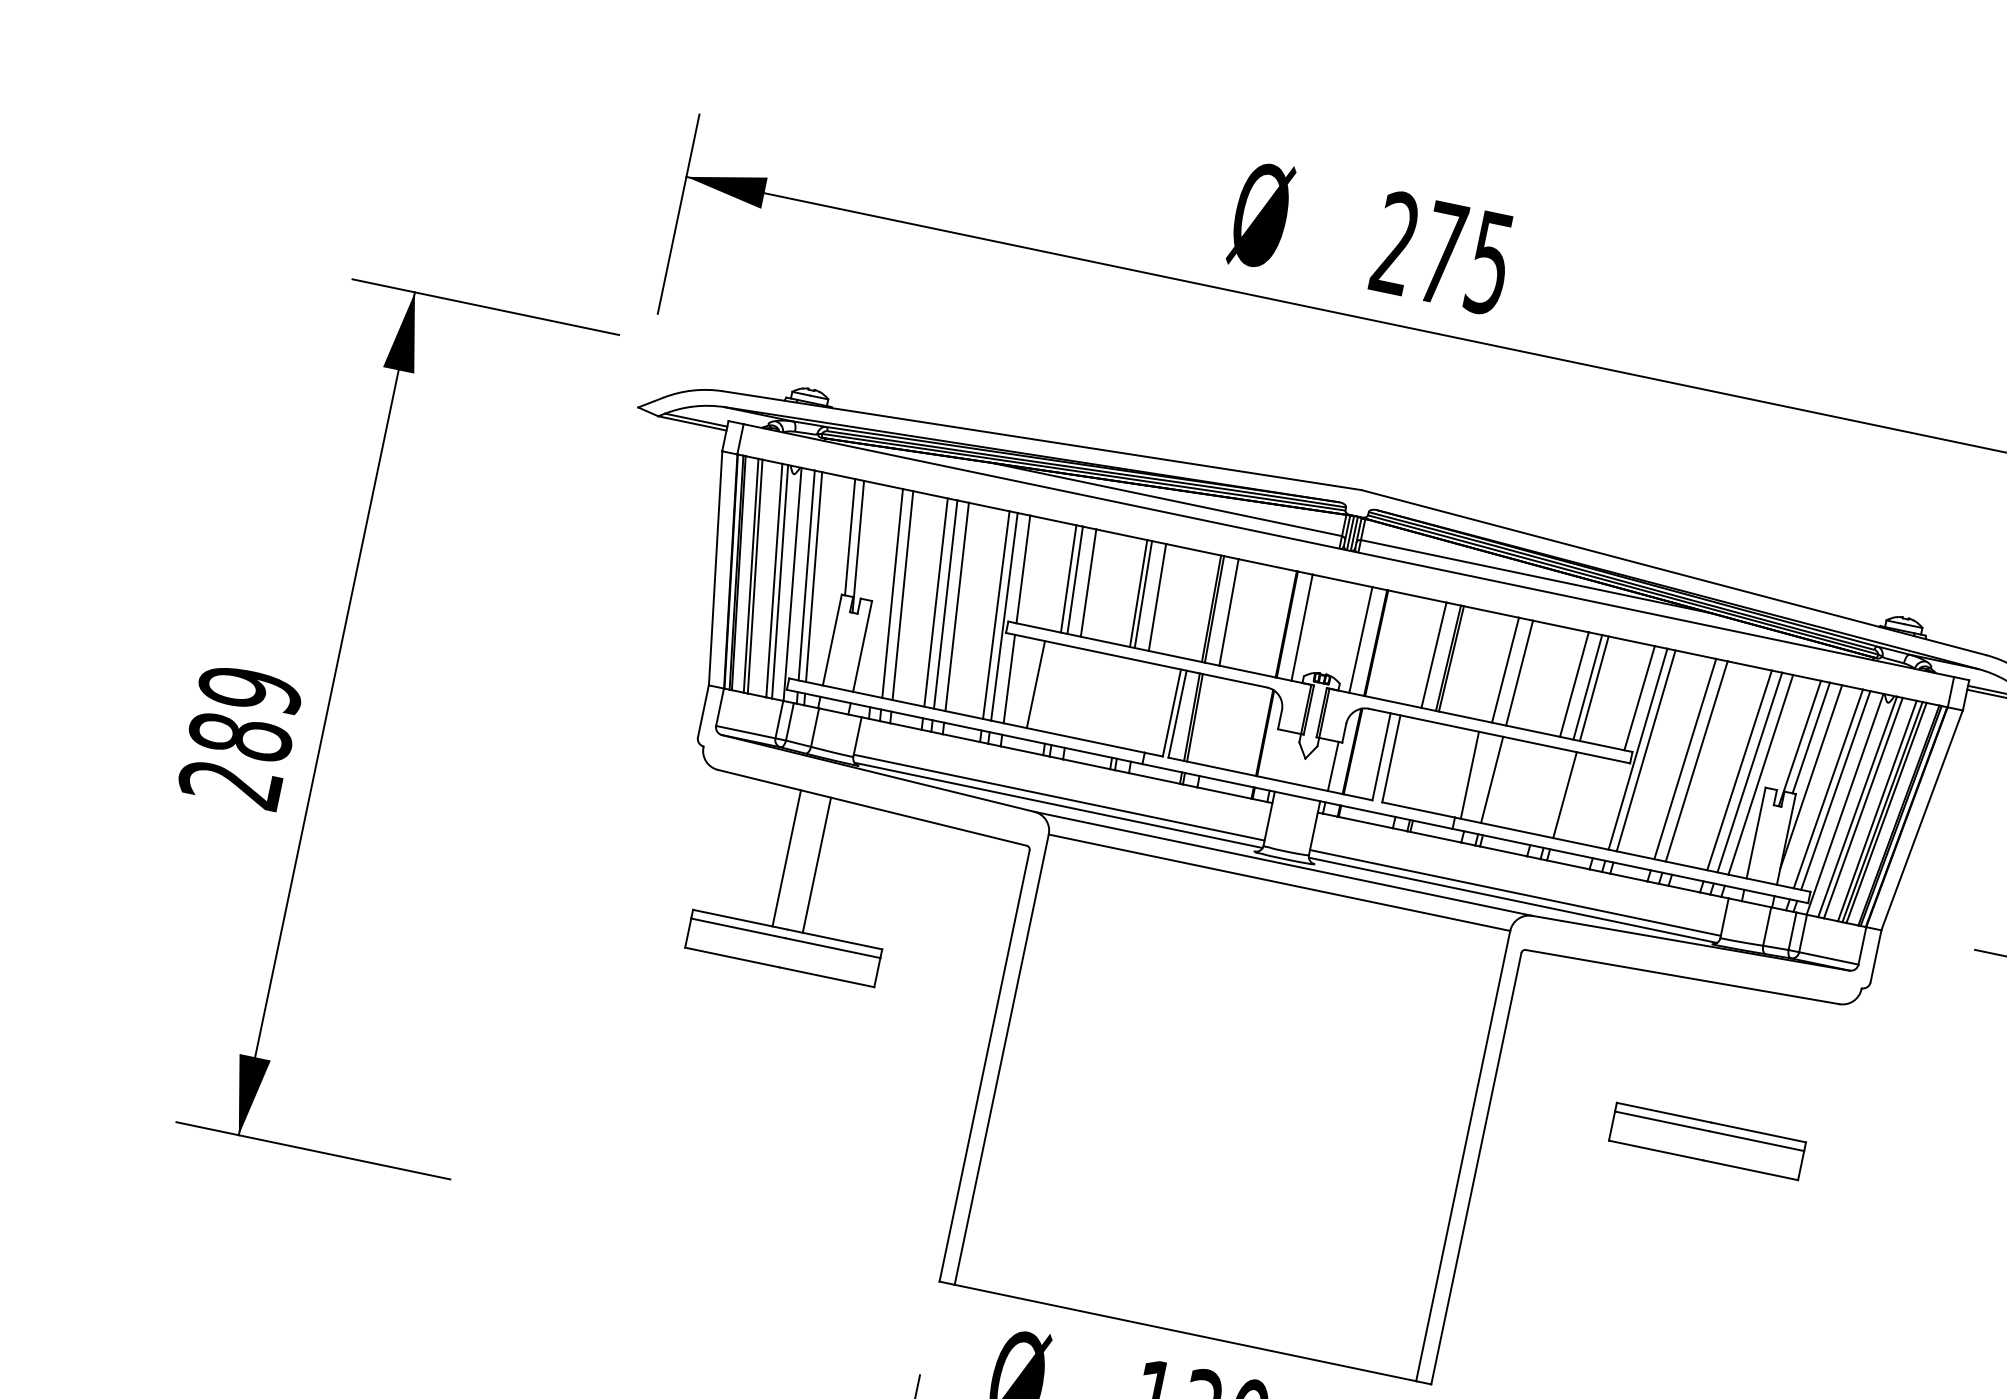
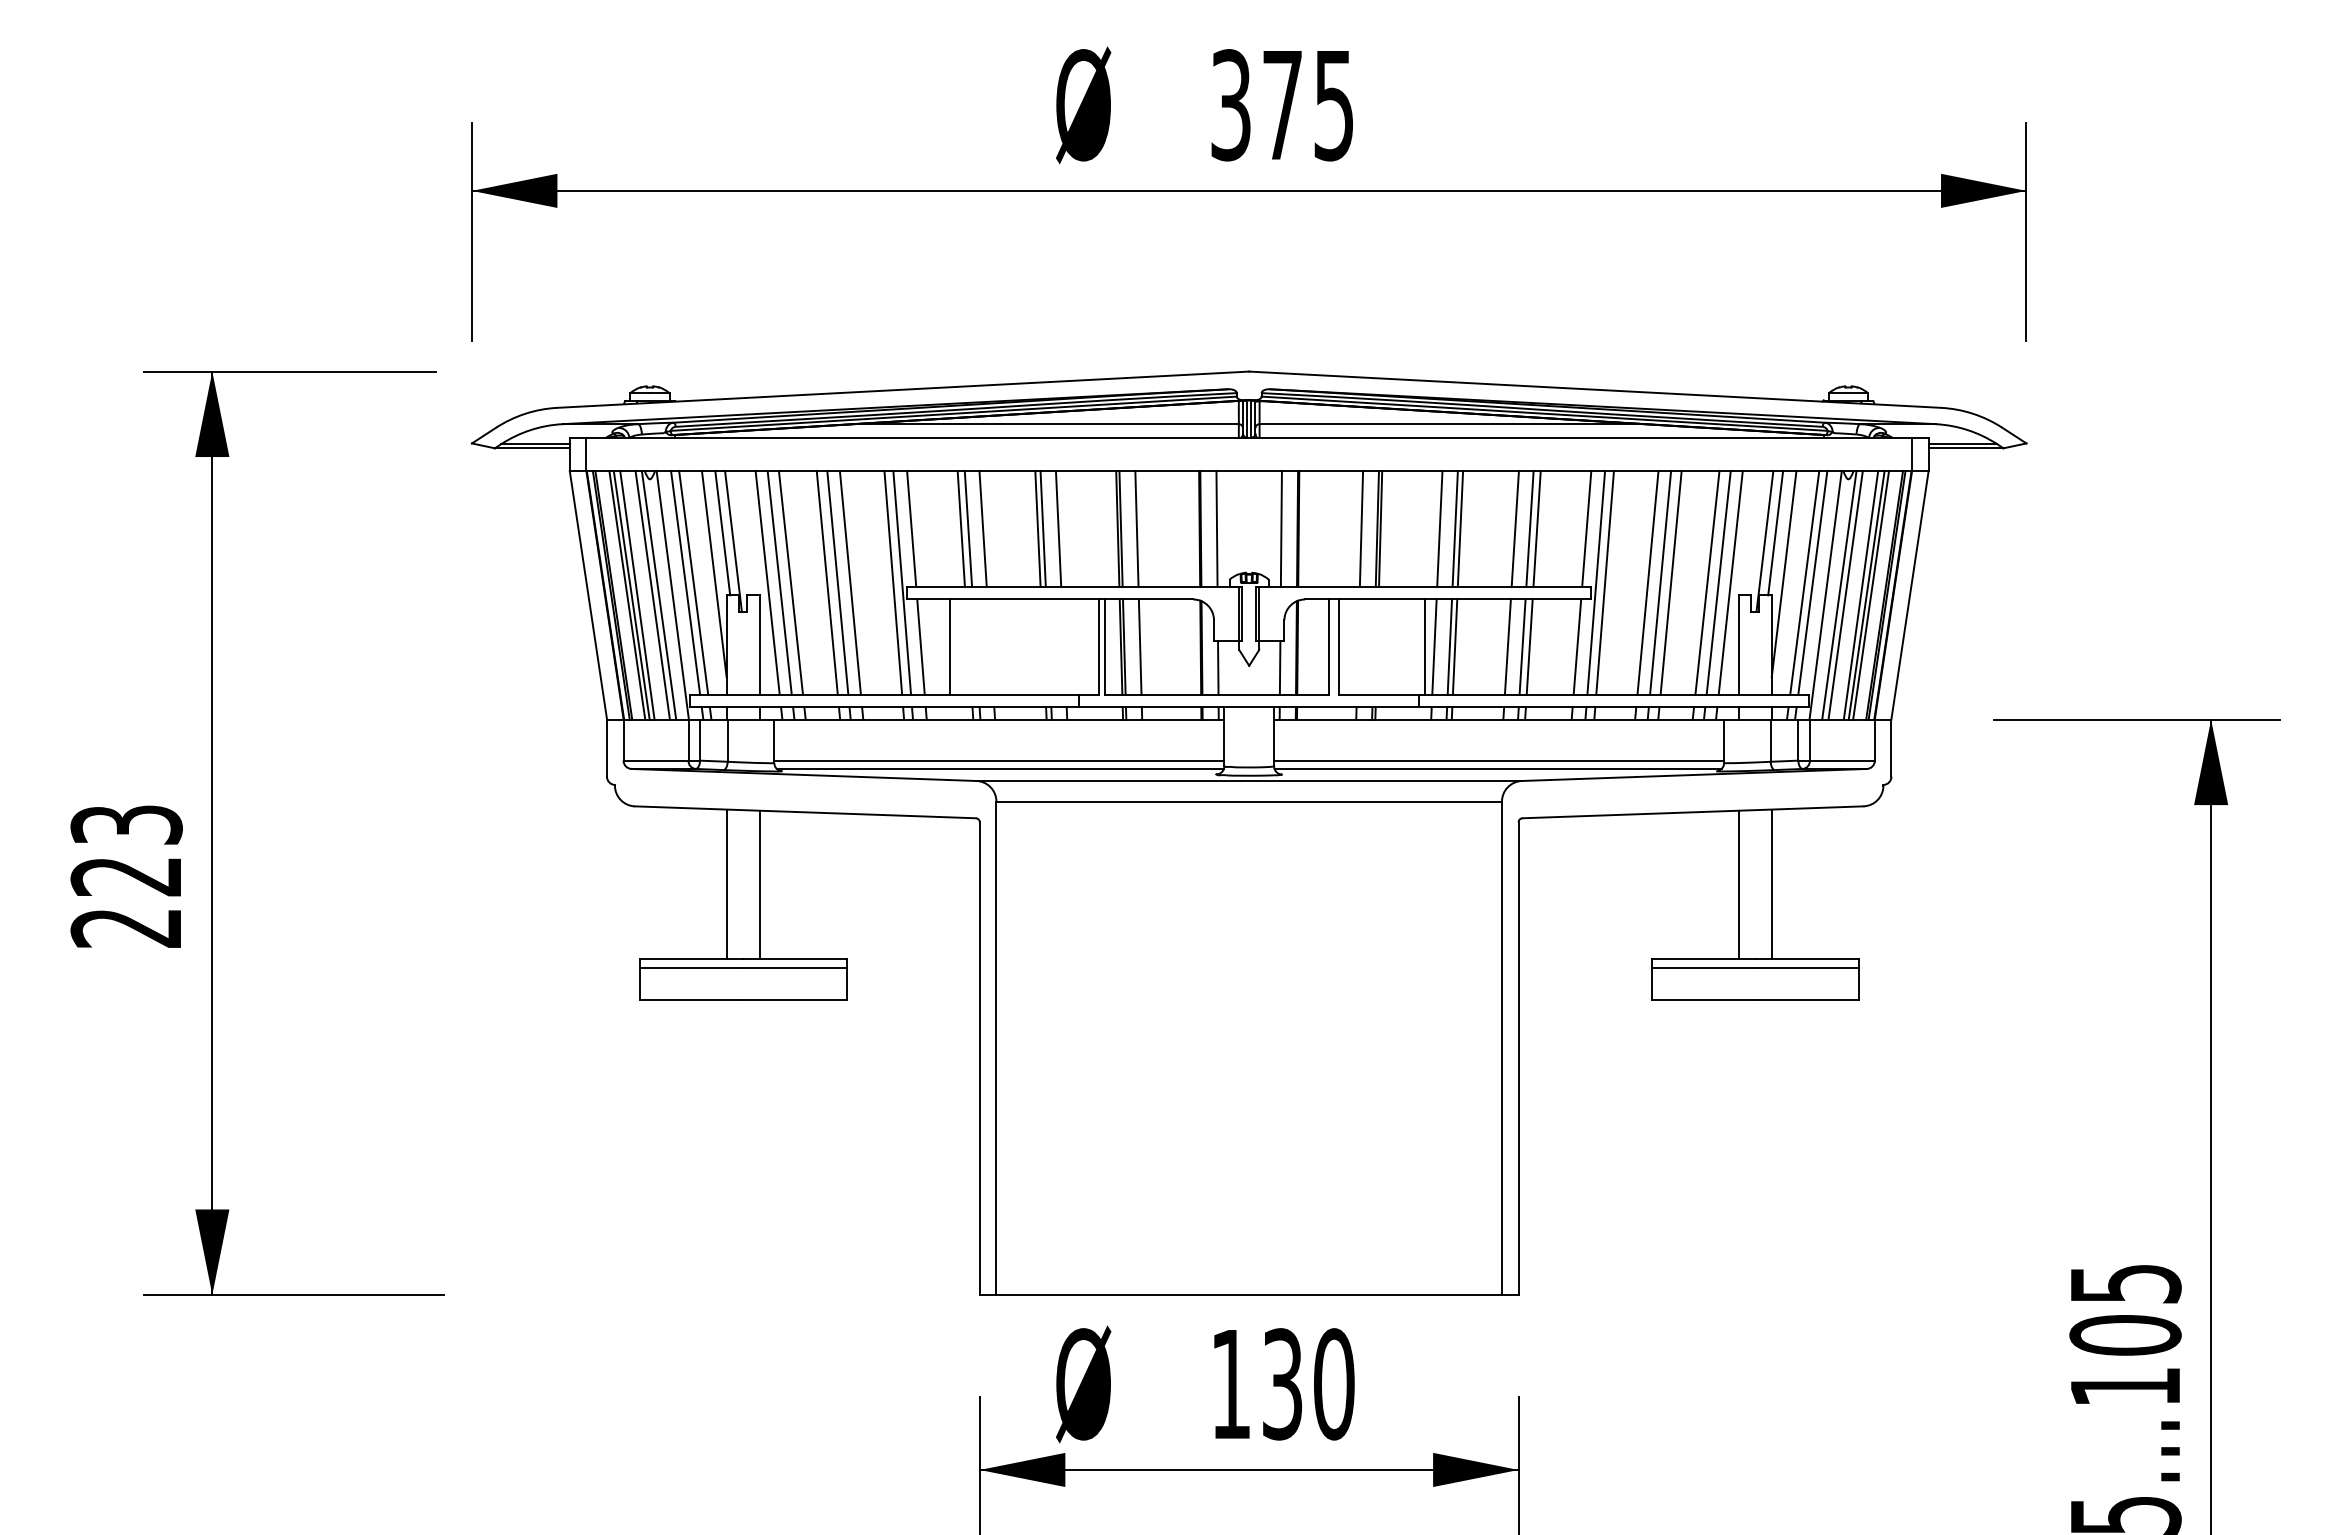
text: (1395, 243) -> (1230, 105), 275 -> 375
line: (833, 573) -> (713, 574), added
line: (760, 577) -> (637, 595), added
line: (881, 590) -> (767, 582), added
line: (1524, 674) -> (1460, 529), added
text: (245, 713) -> (126, 850), 289 -> 223
line: (1208, 720) -> (1139, 646), added
line: (1277, 754) -> (1218, 667), added
line: (1705, 762) -> (1670, 582), added
line: (1478, 776) -> (1434, 646), added
line: (1496, 780) -> (1454, 646), added
line: (1544, 790) -> (1507, 646), added
line: (1558, 793) -> (1522, 646), added
line: (1608, 803) -> (1577, 646), added
line: (1710, 1051) -> (1738, 884), added
line: (1740, 1057) -> (1771, 883), added

